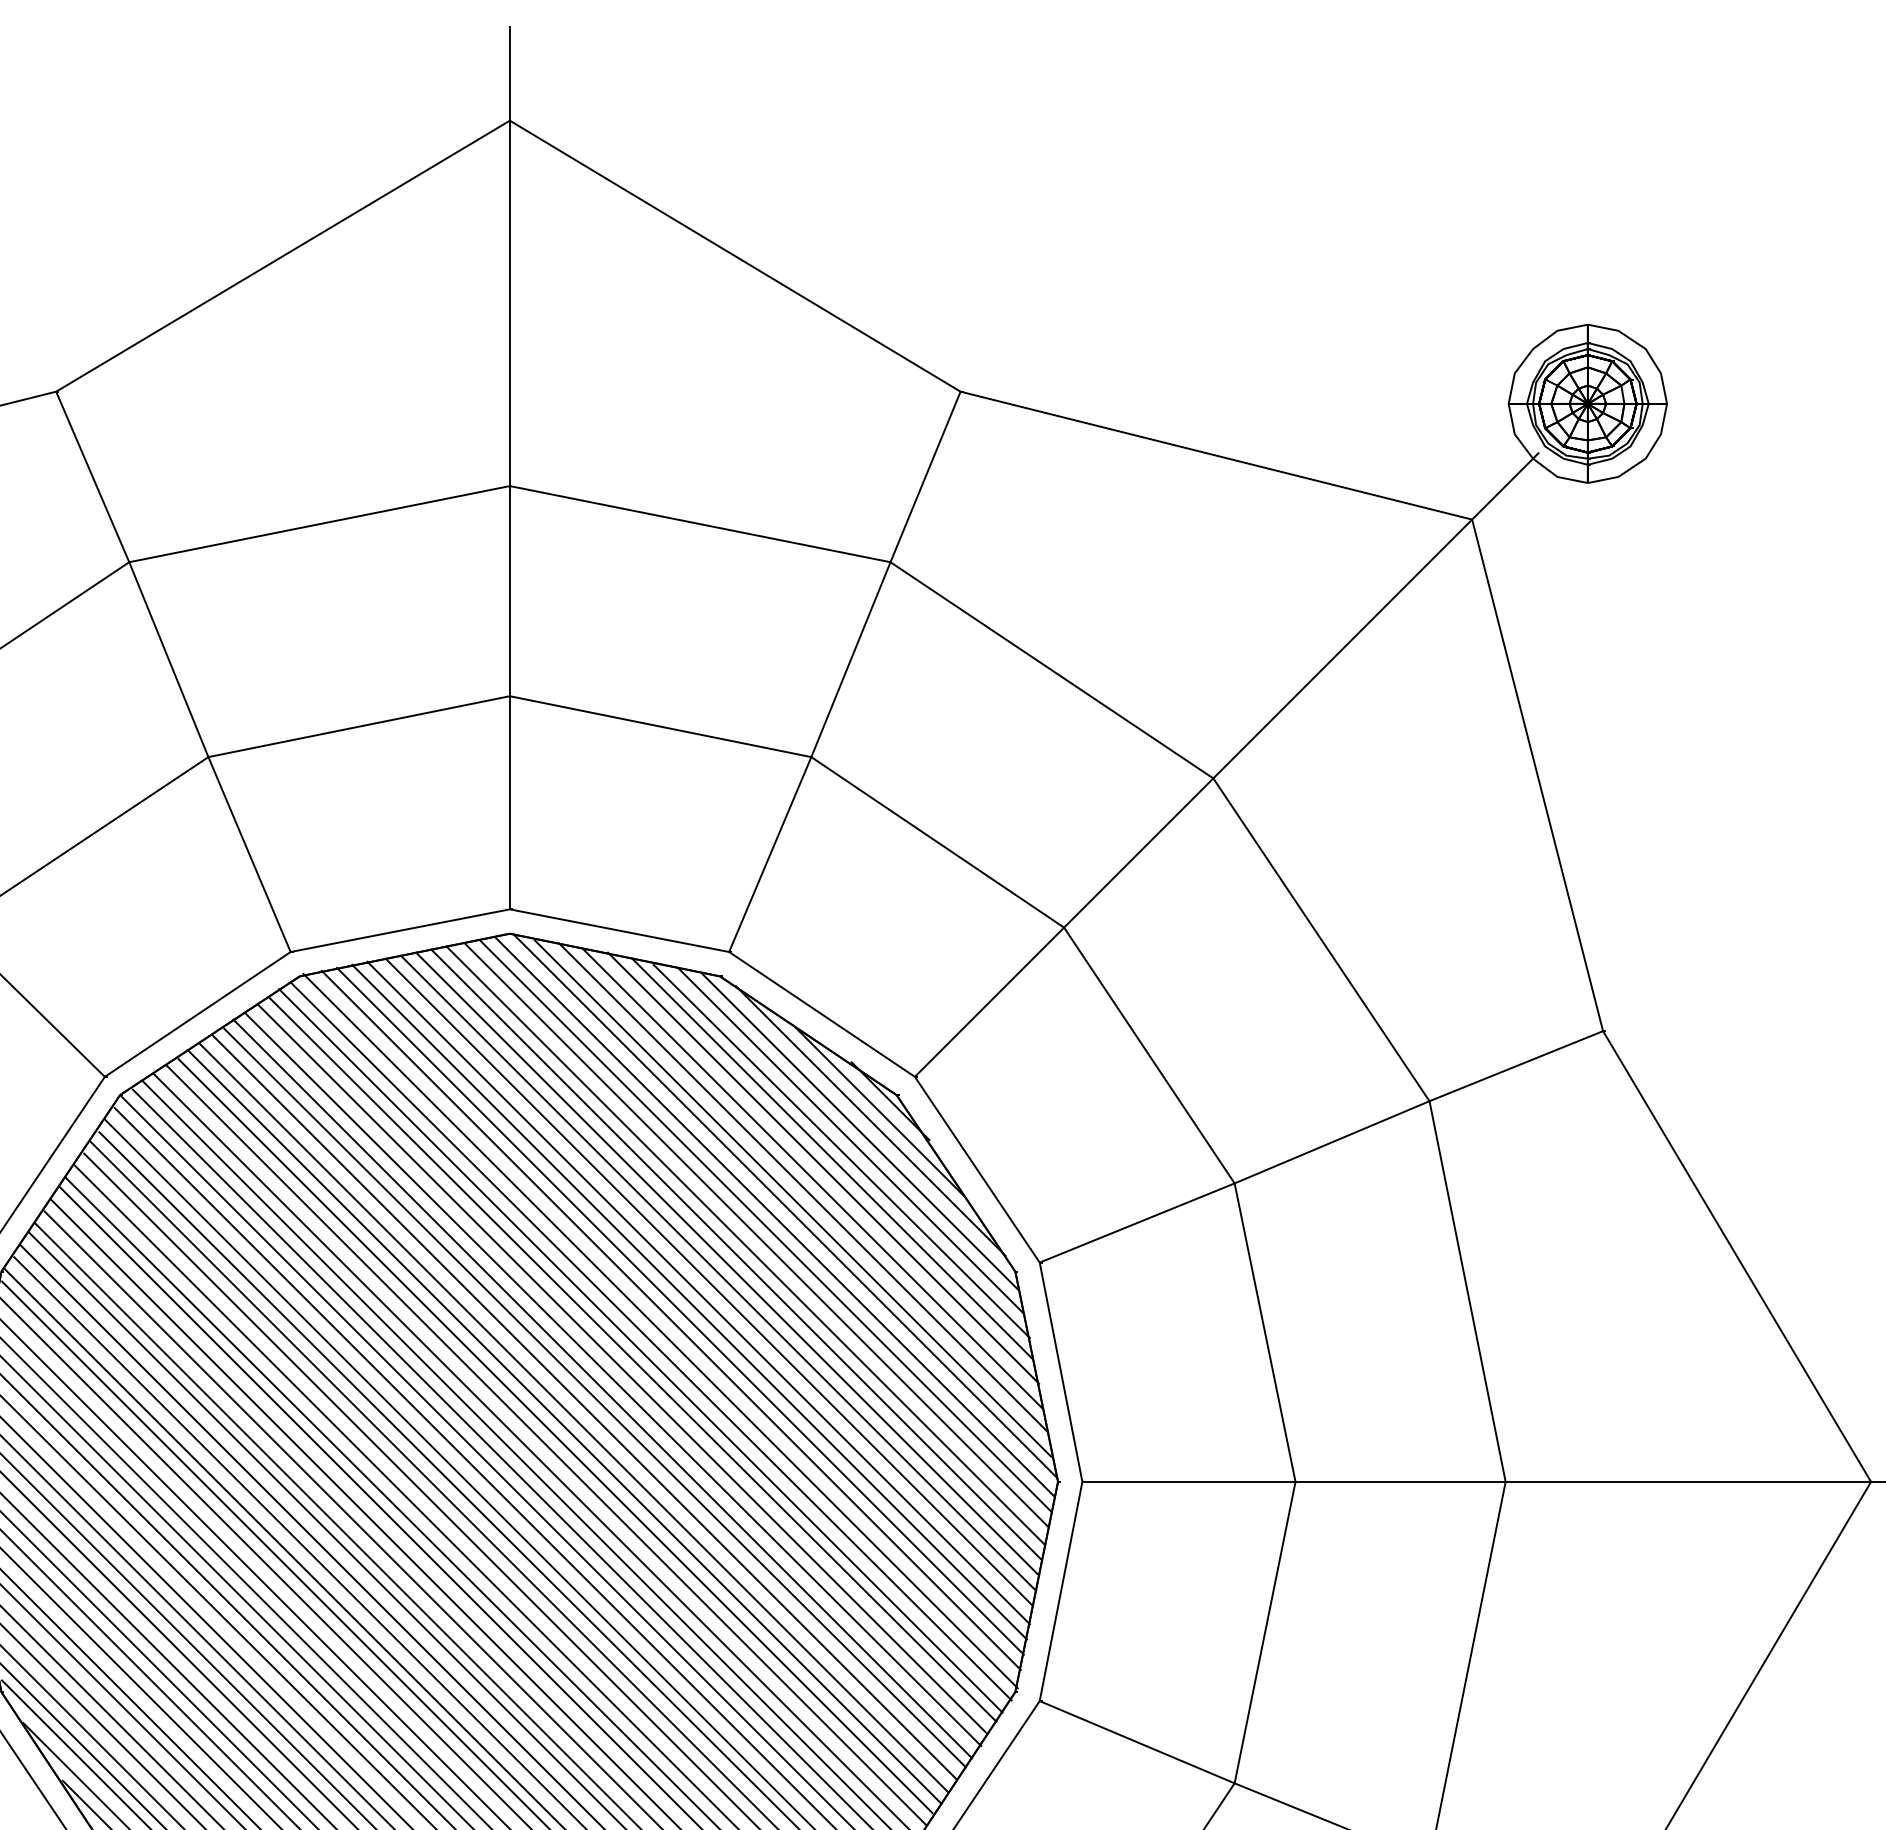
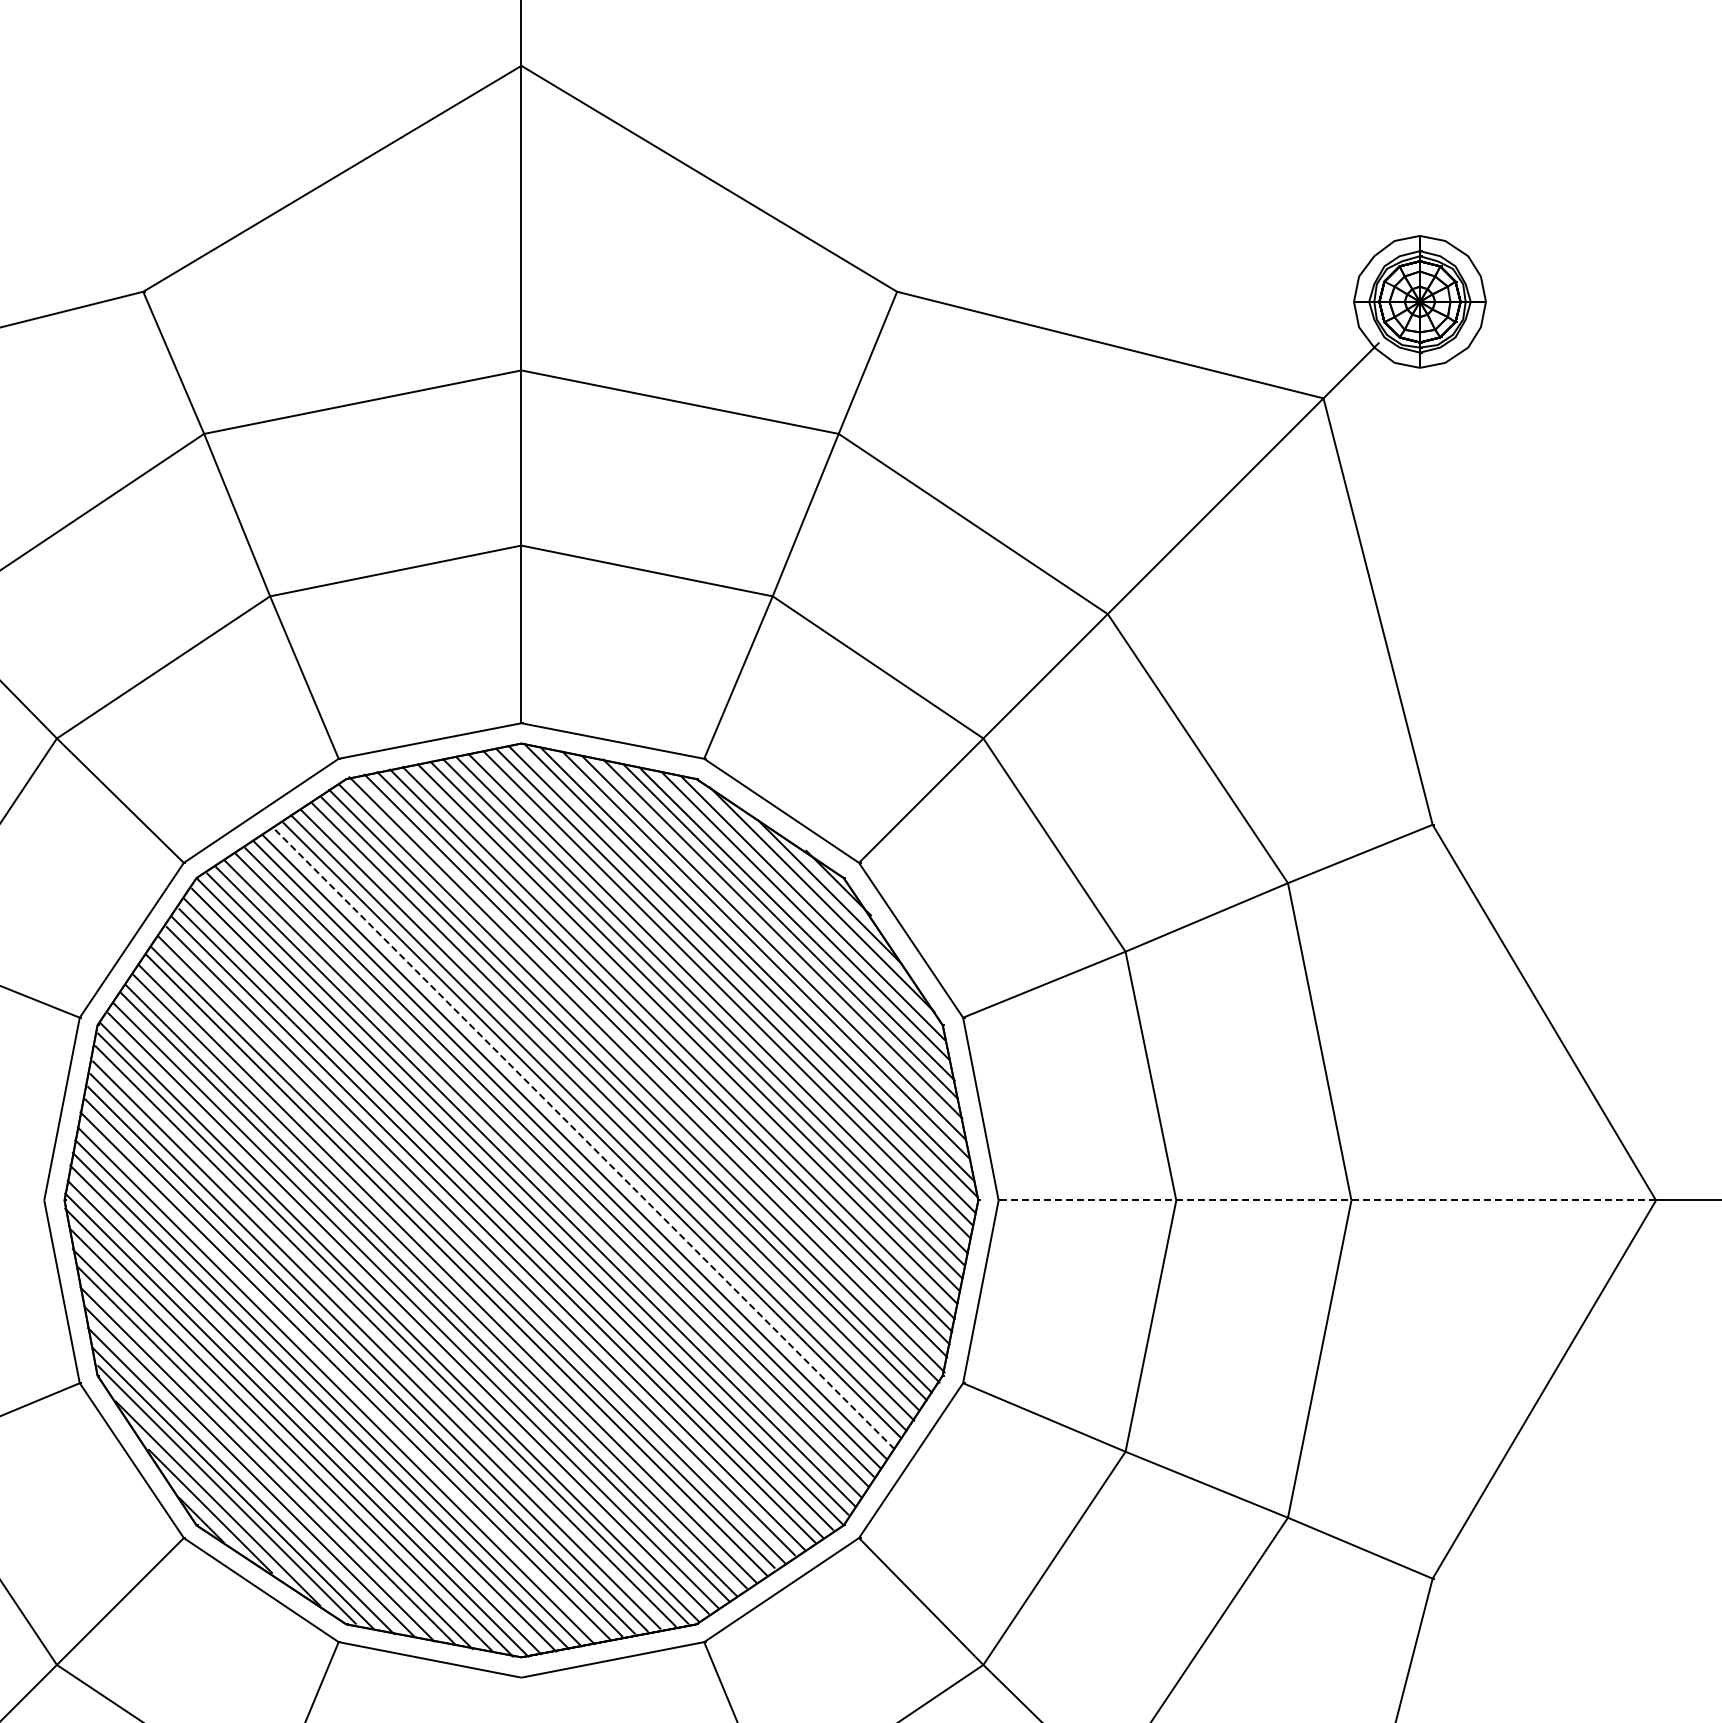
line: (584, 1407) -> (583, 1138), solid -> dashed
line: (1476, 1481) -> (1327, 1200), solid -> dashed

